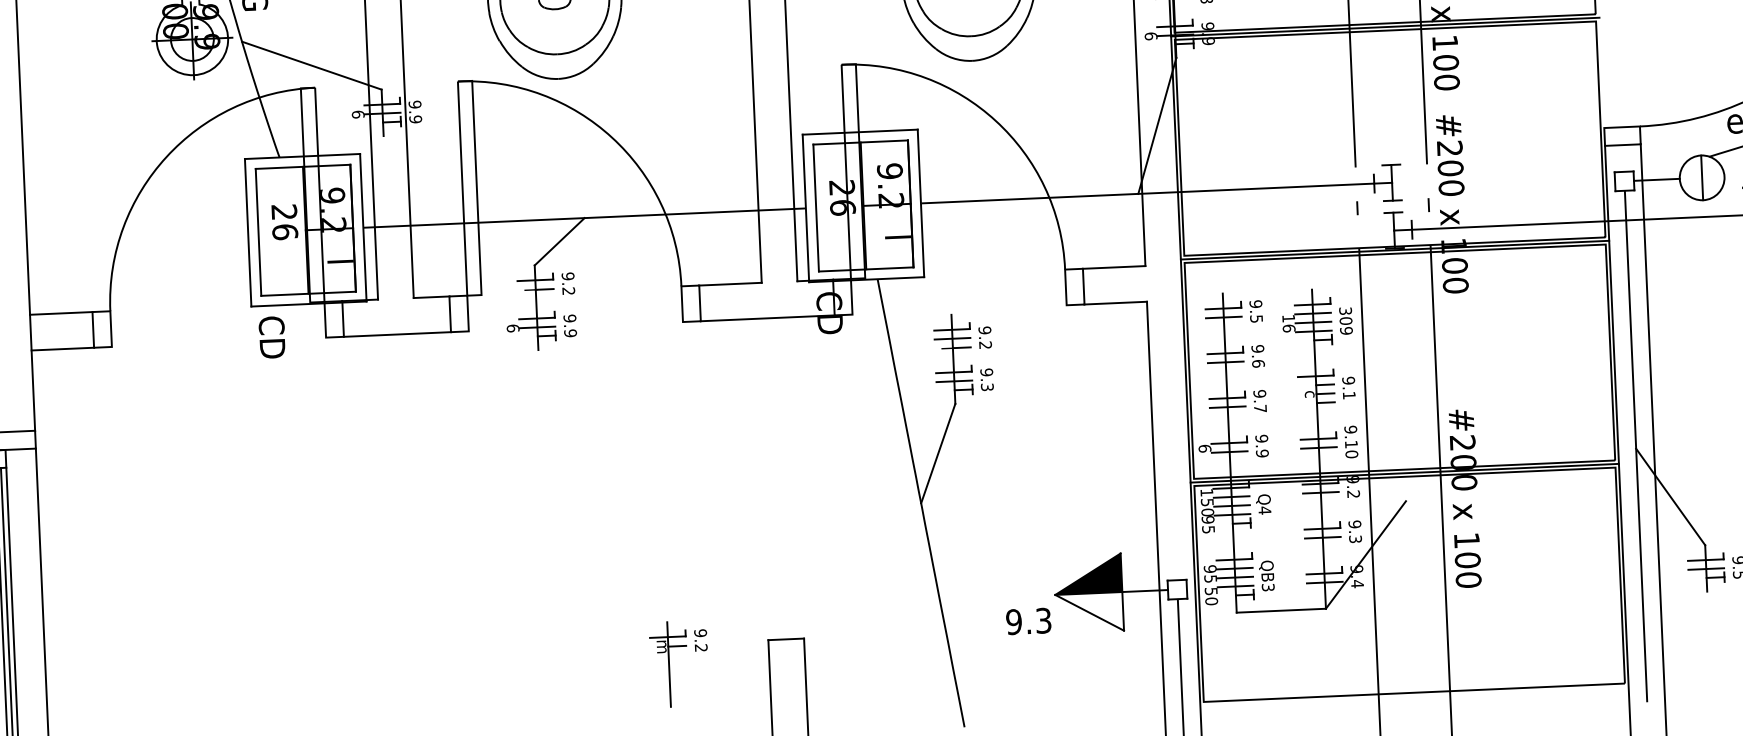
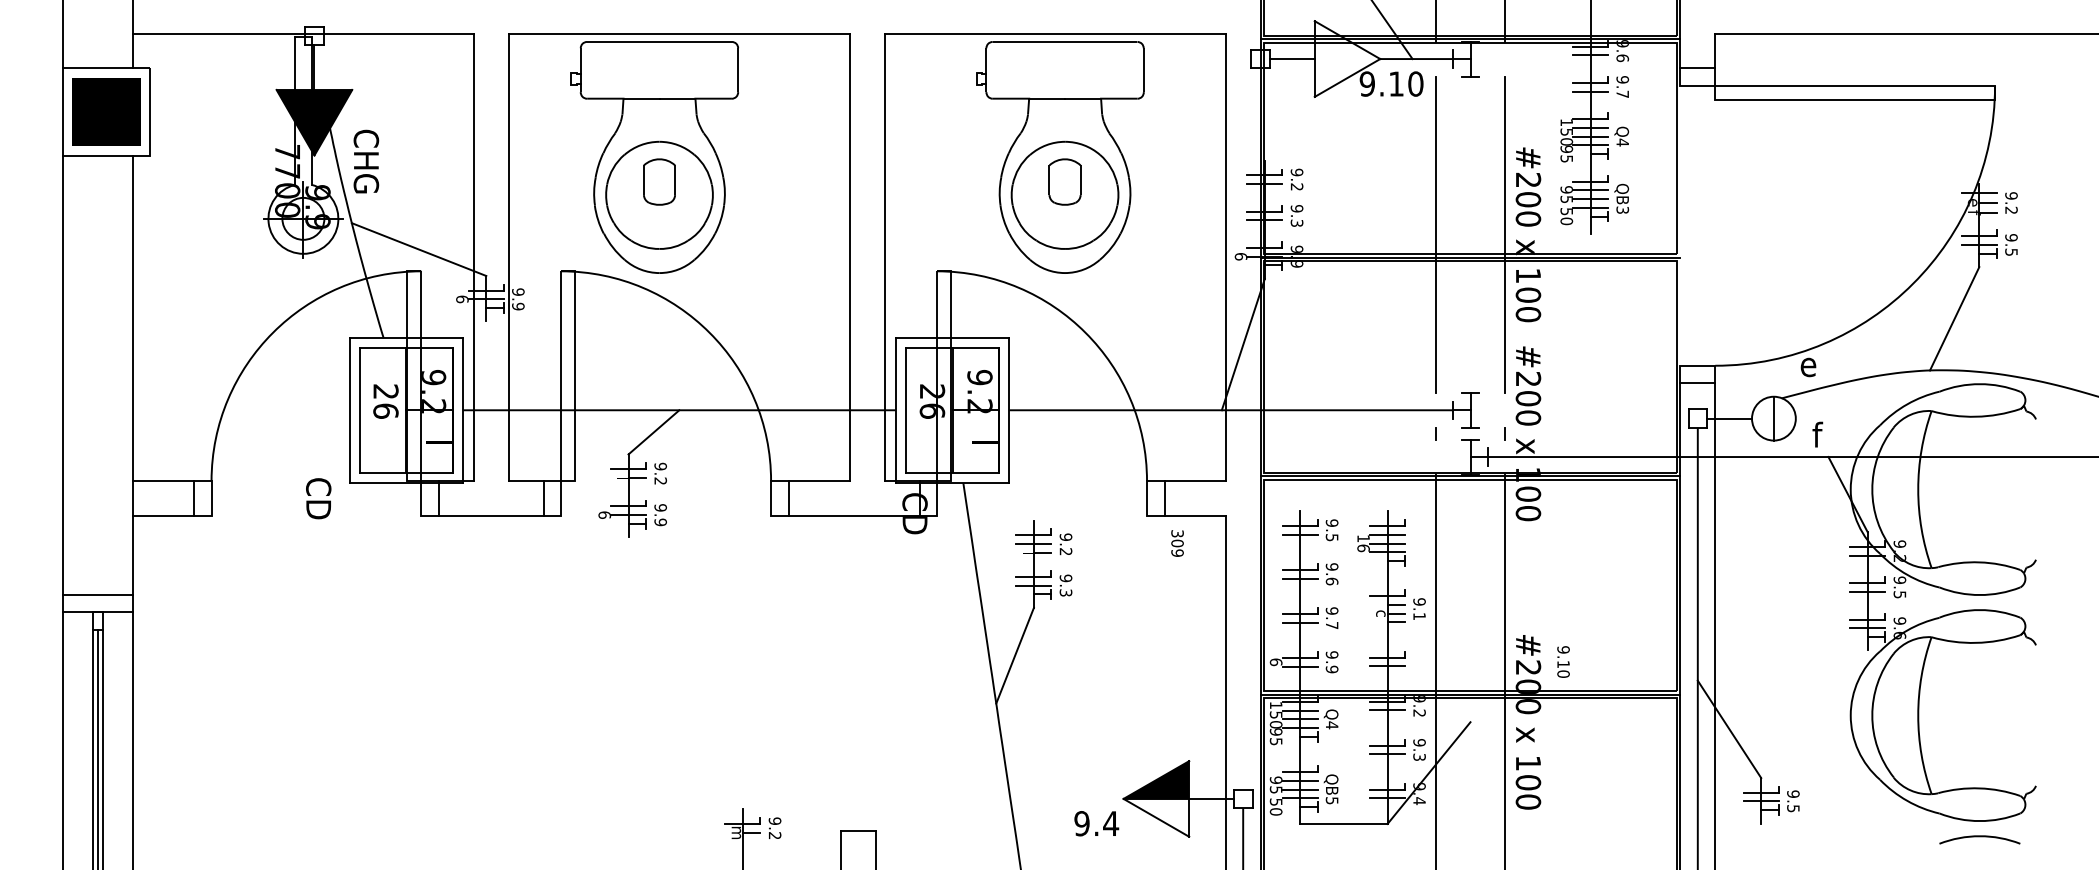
text: (1345, 321) -> (1177, 543), moved
text: (271, 337) -> (318, 498), moved
text: (1351, 441) -> (1563, 661), moved
text: (1268, 587) -> (1332, 800), QB3 -> QB5
text: (1044, 620) -> (1111, 823), 9.3 -> 9.4

